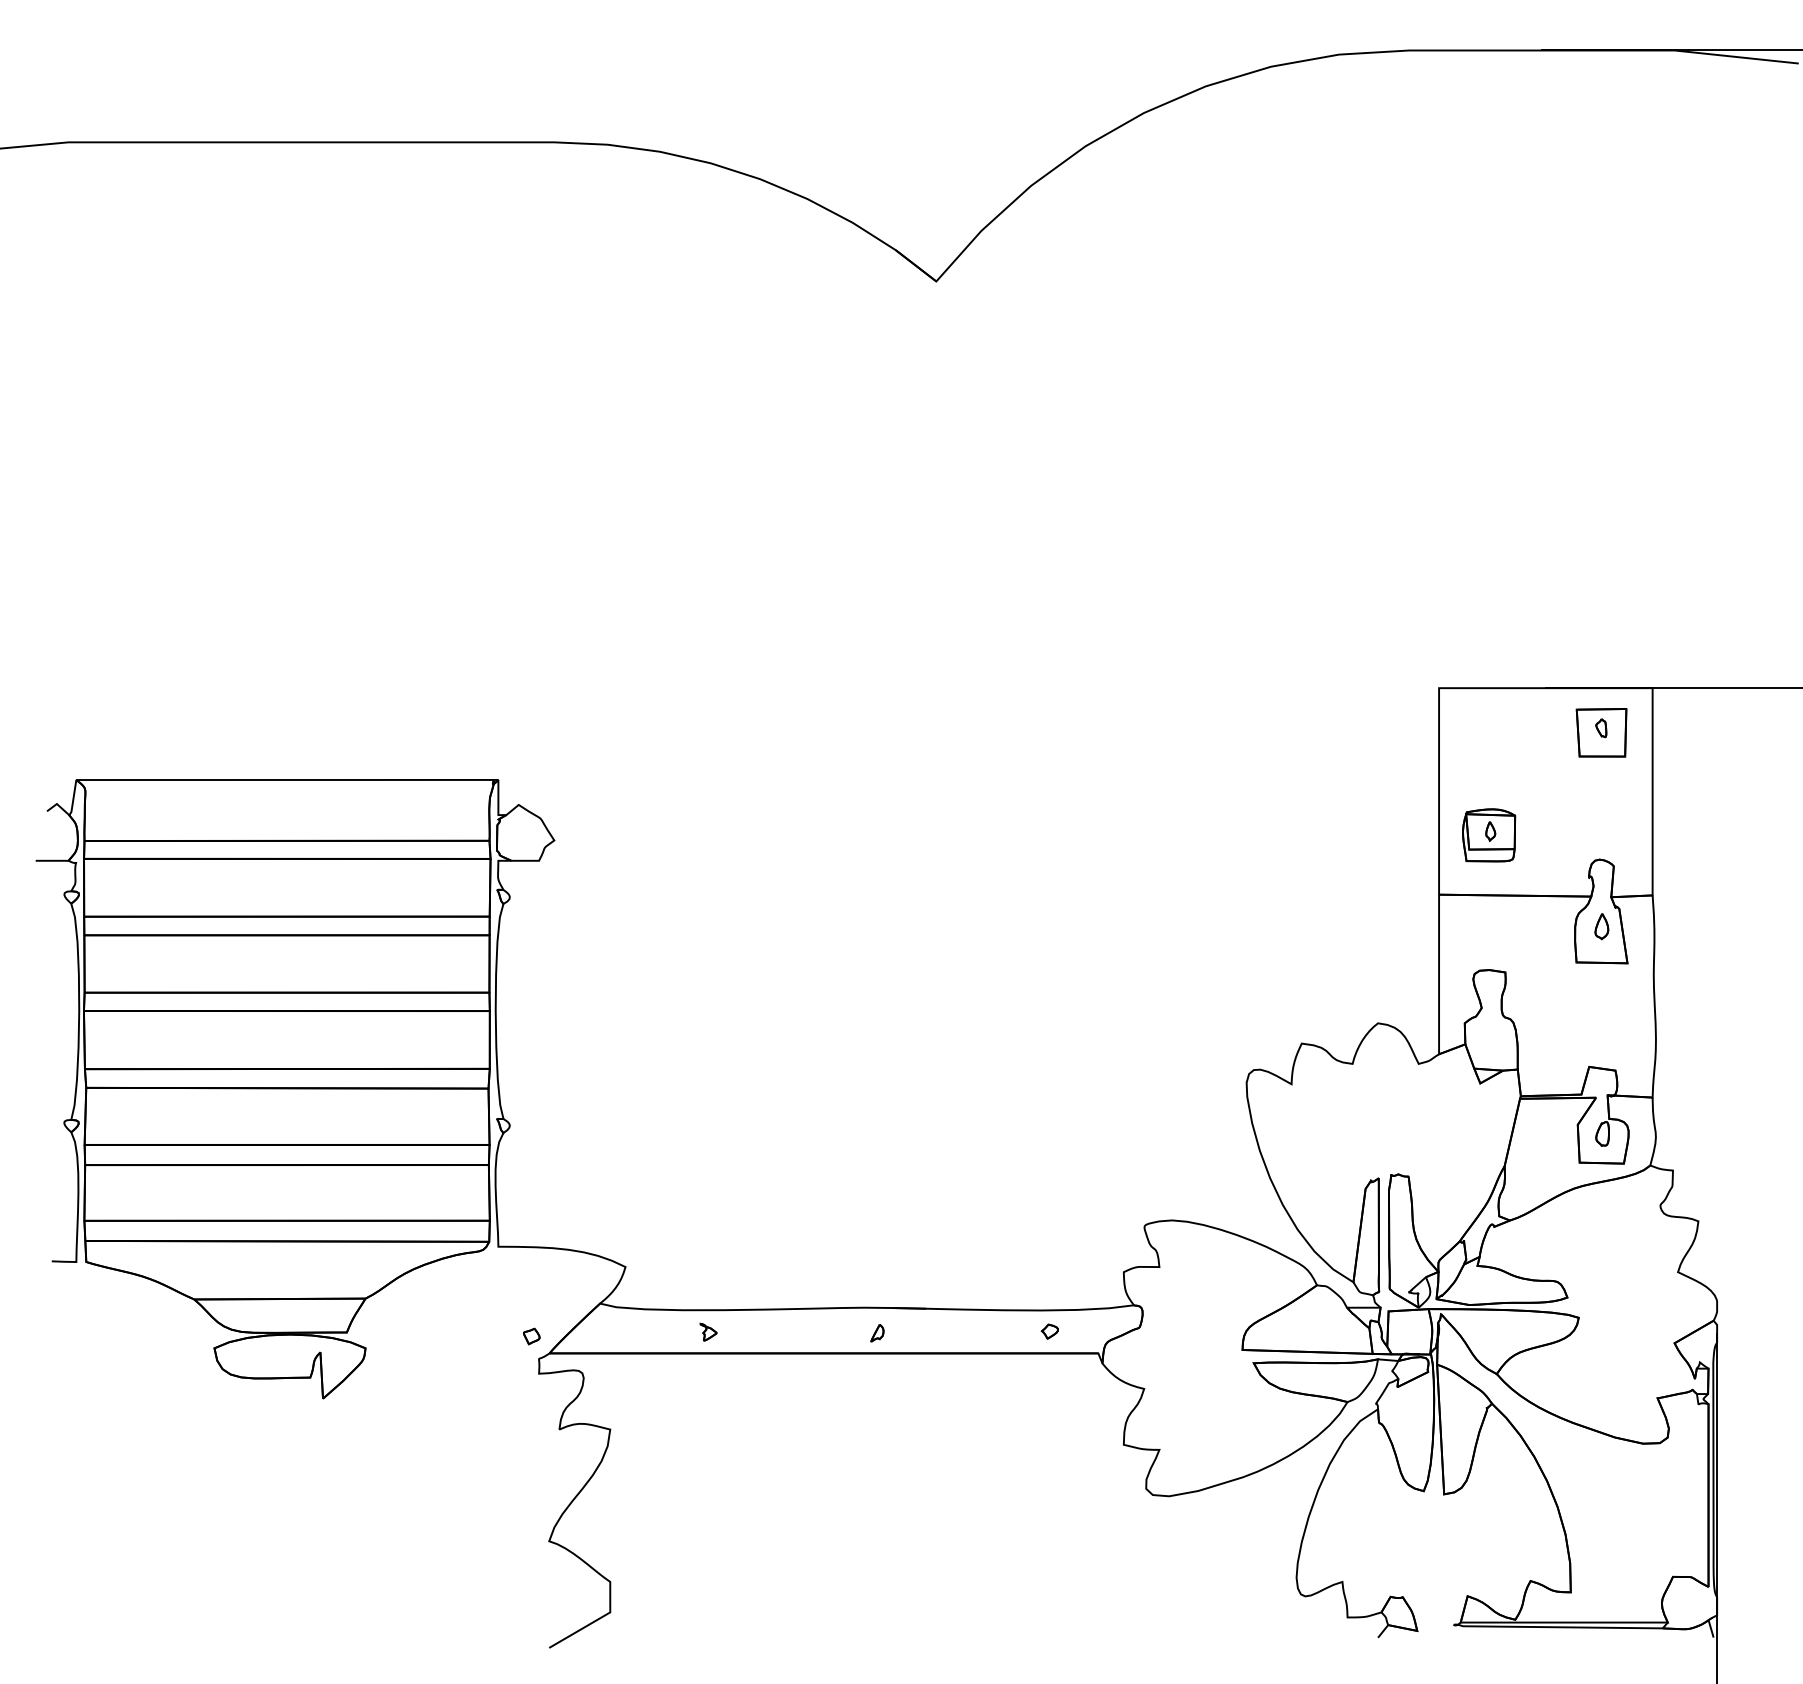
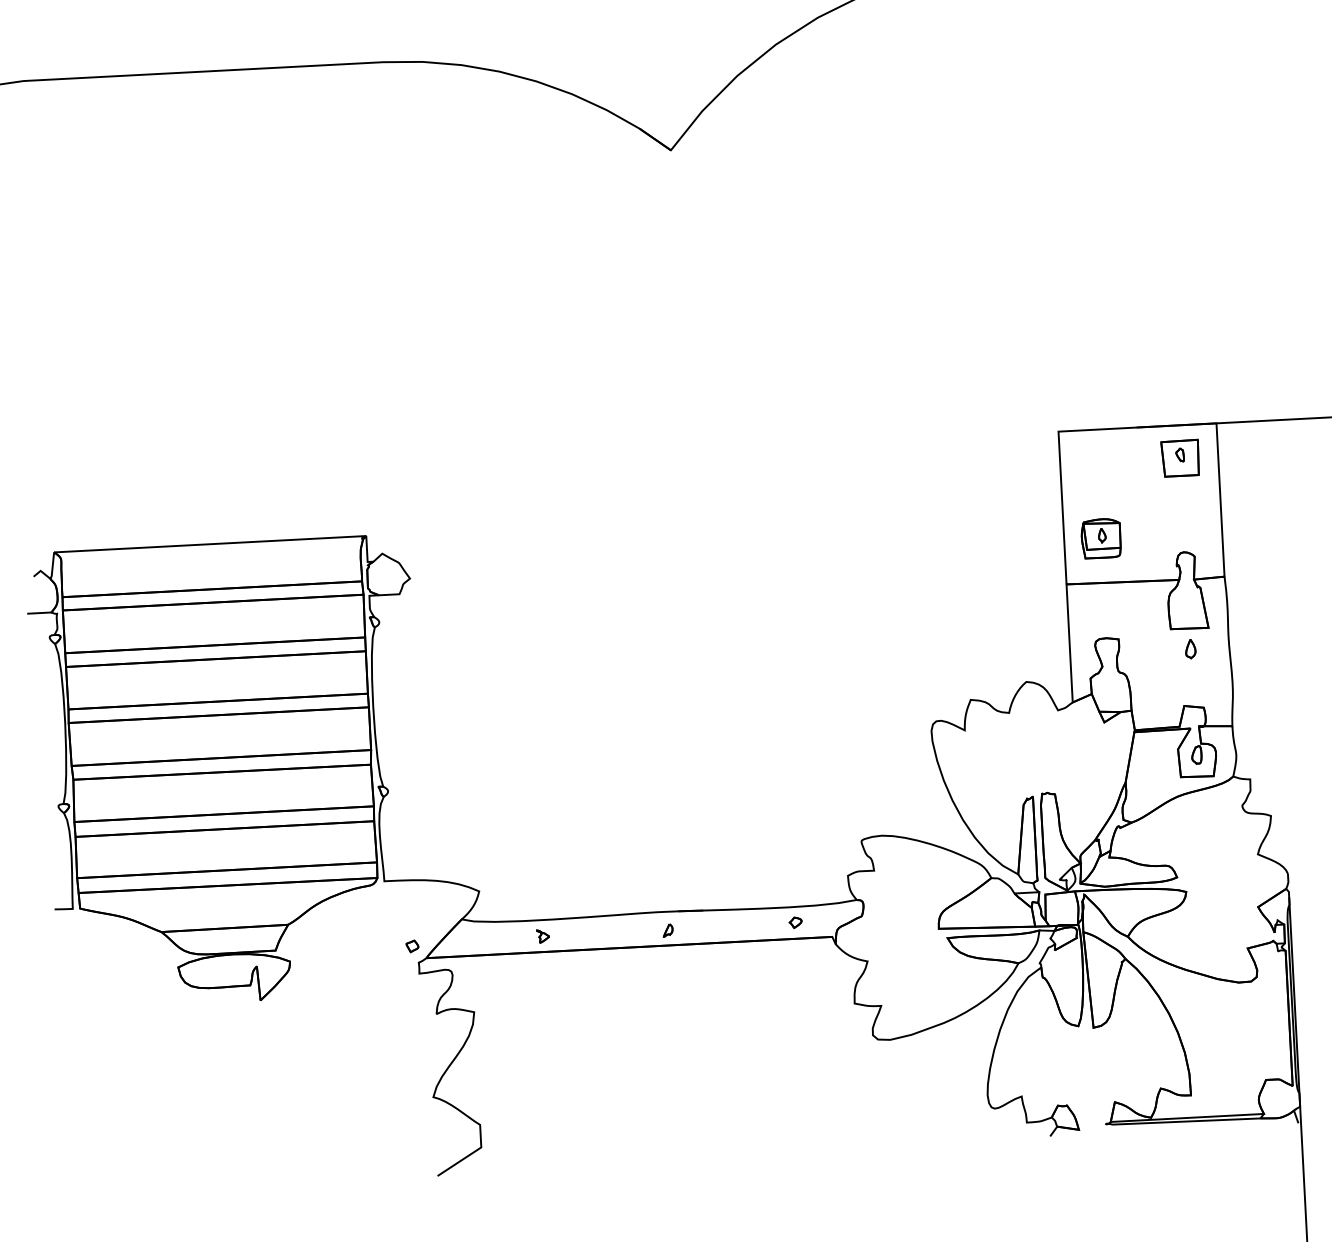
part: (1601, 926) -> (1190, 648), moved

